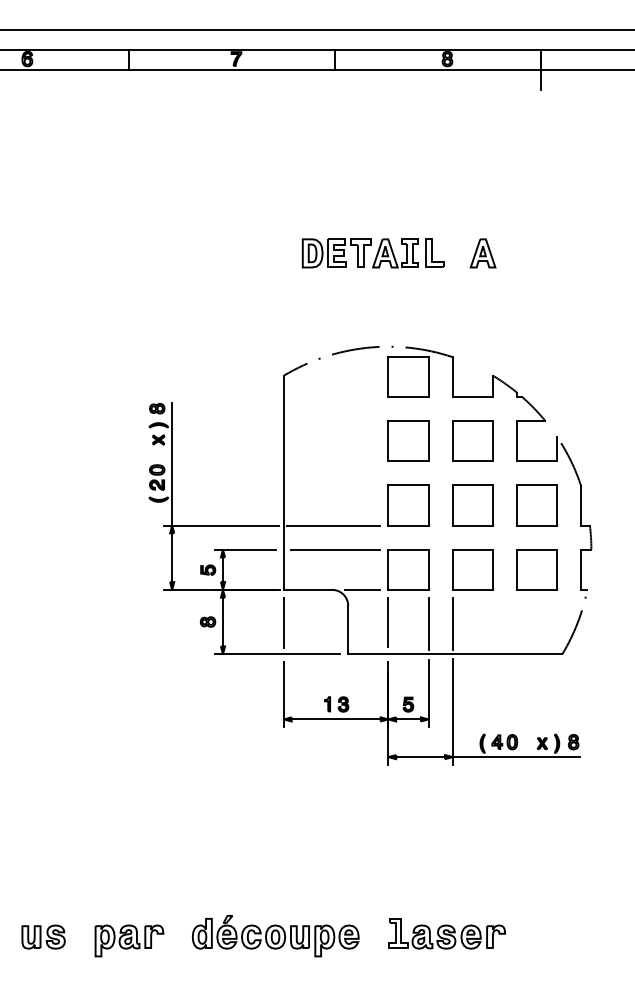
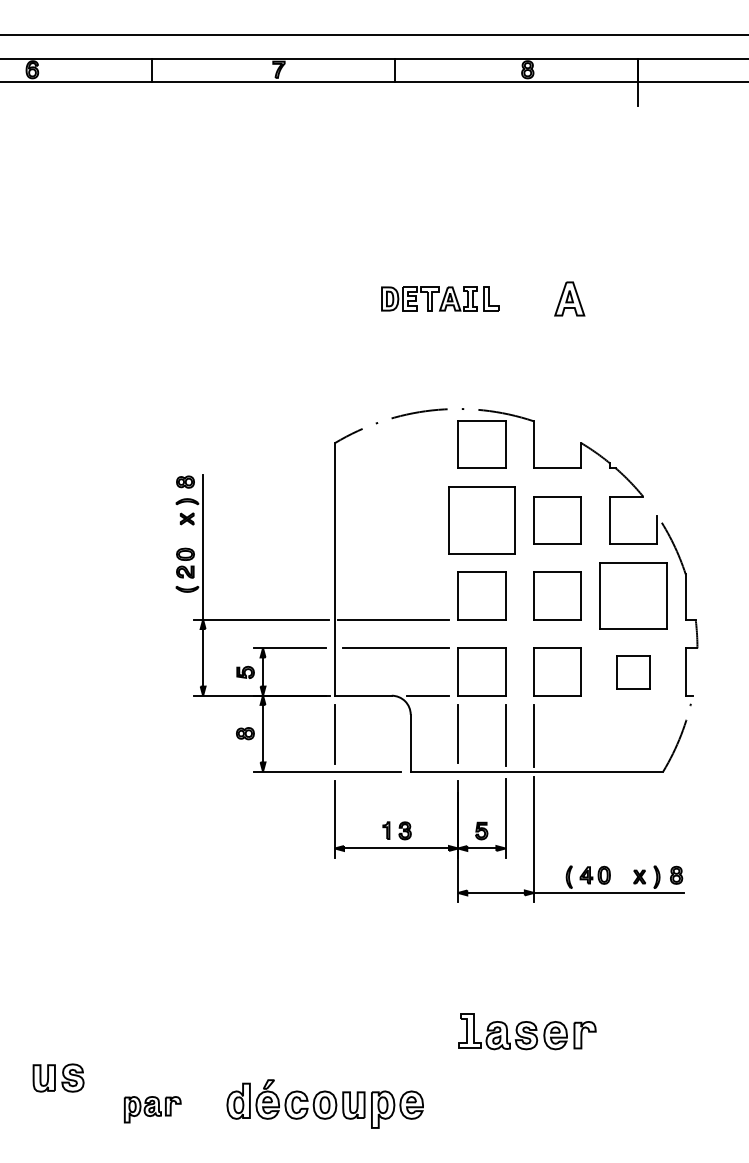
part: (372, 253) -> (439, 299), size x0.7
part: (408, 440) -> (481, 519), size x1.4
part: (536, 505) -> (632, 596), size x1.4
part: (536, 569) -> (632, 671), size x0.7
part: (446, 933) -> (526, 1031), moved
part: (43, 936) -> (58, 1077), moved
part: (129, 940) -> (152, 1109), size x0.7

